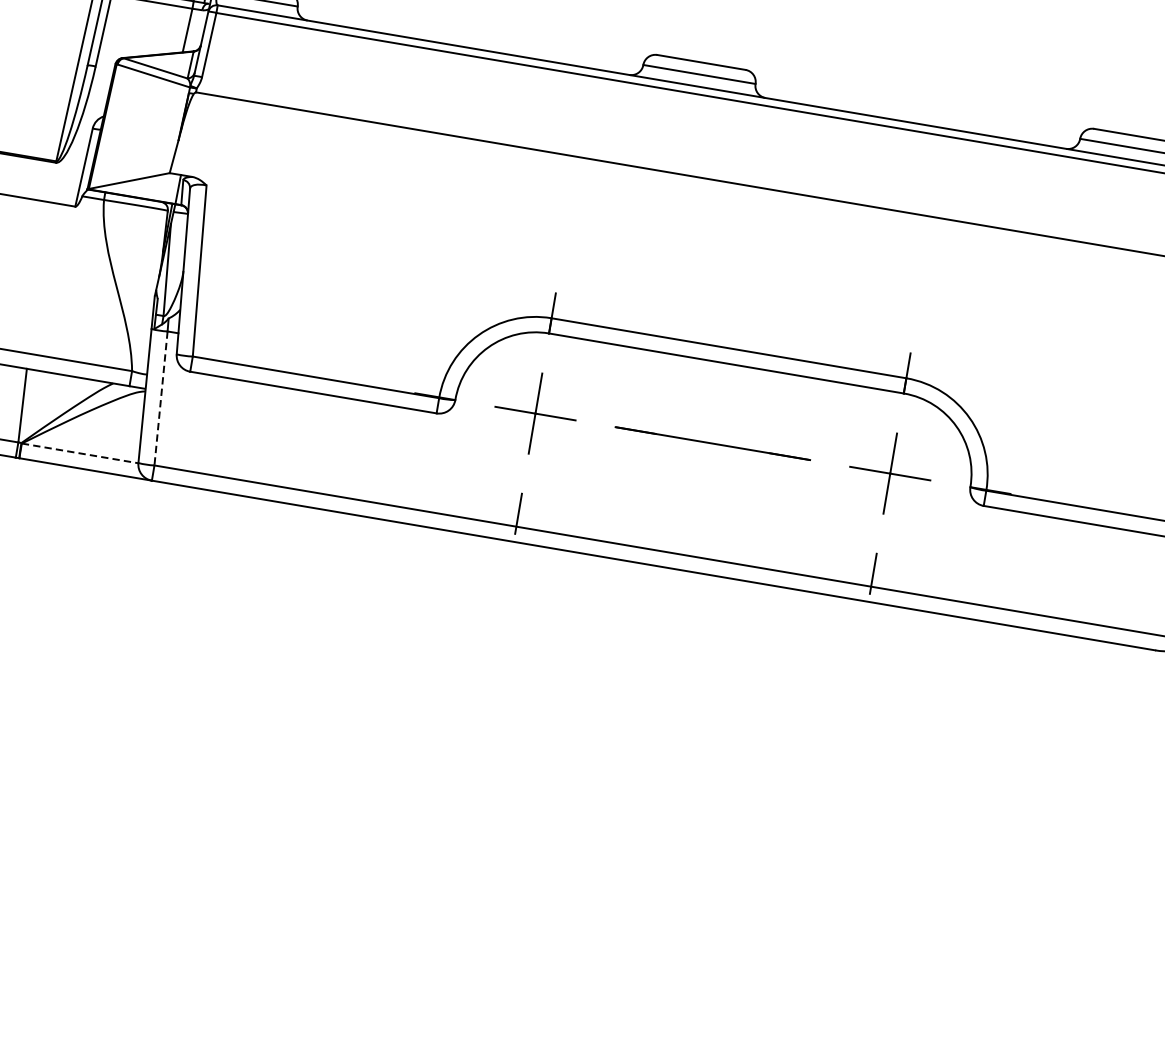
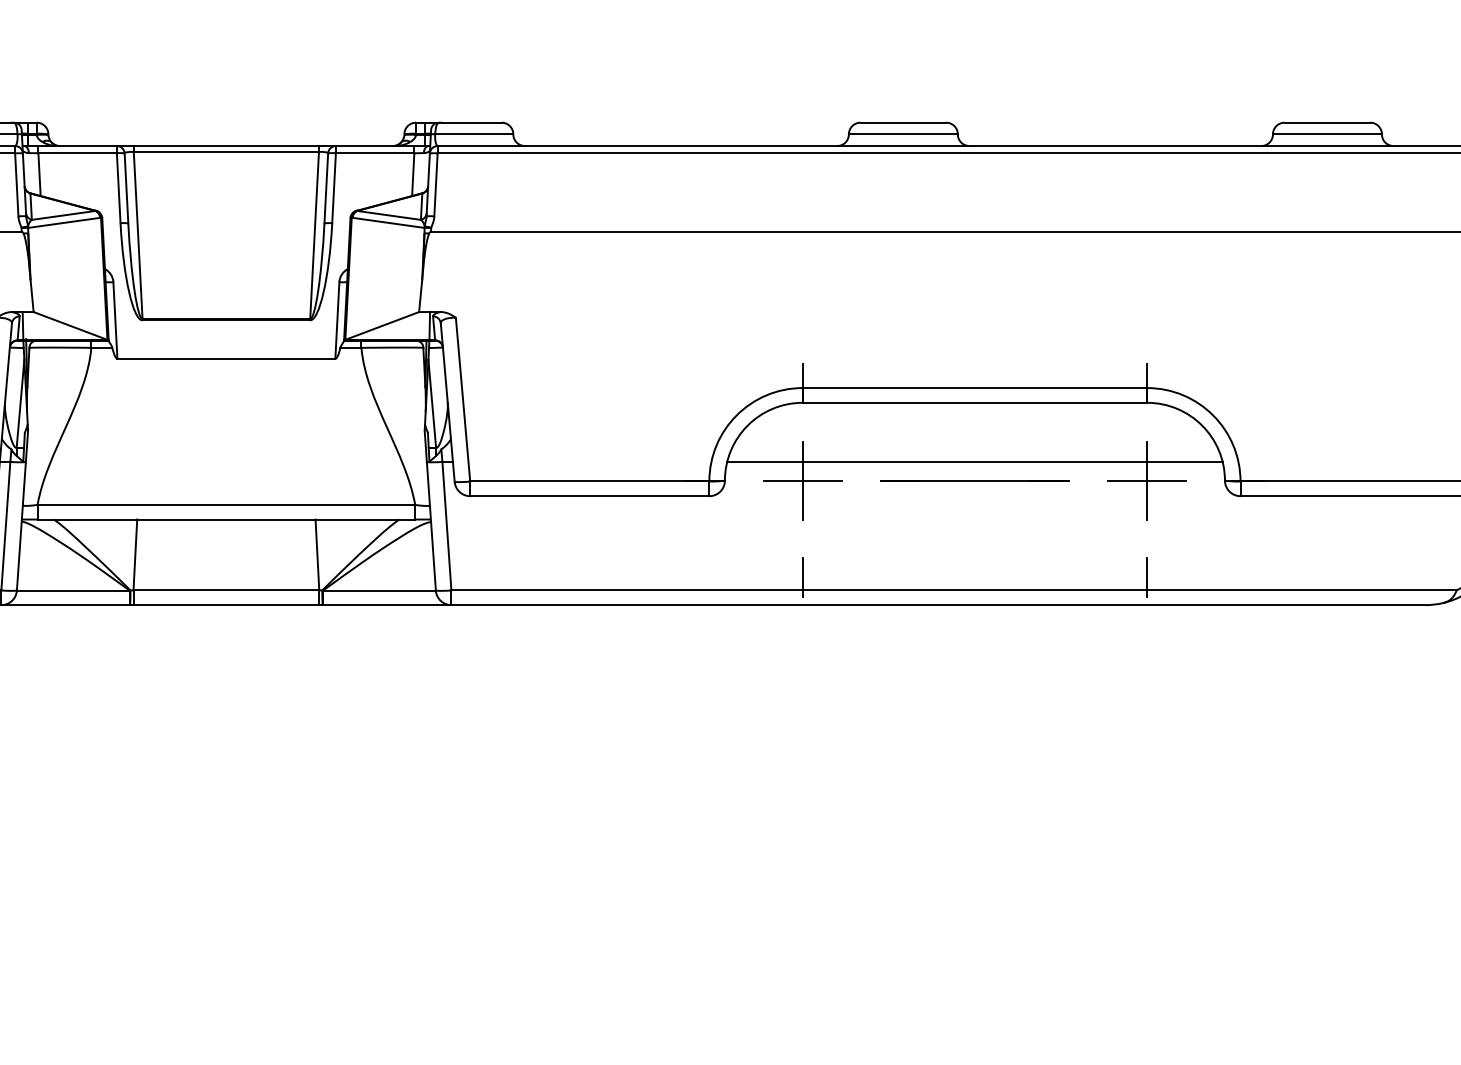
line: (160, 398) -> (446, 526), dashed -> solid
line: (715, 423) -> (974, 461), added
line: (80, 453) -> (379, 590), dashed -> solid

